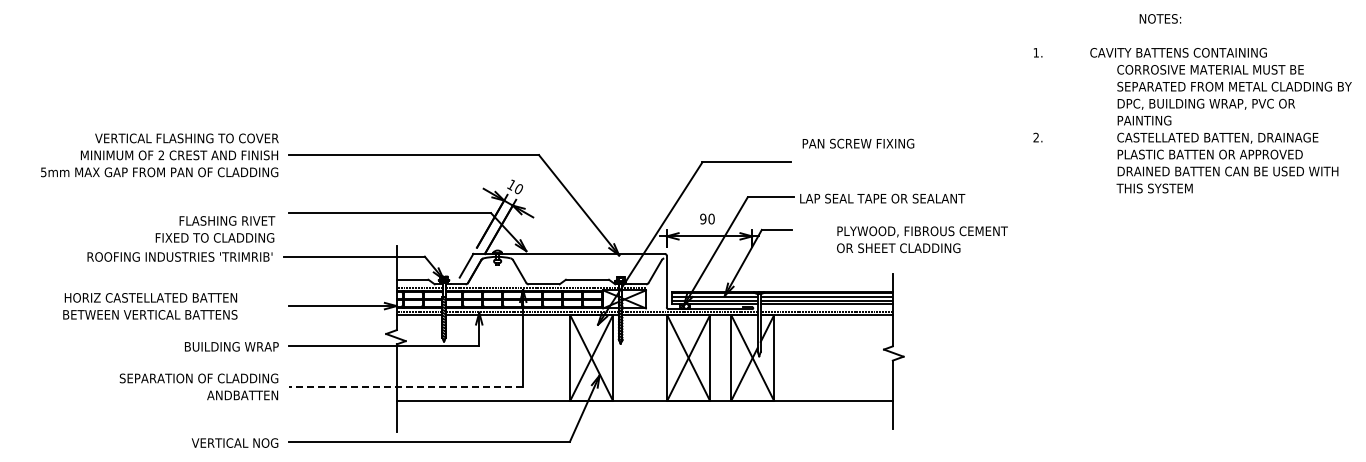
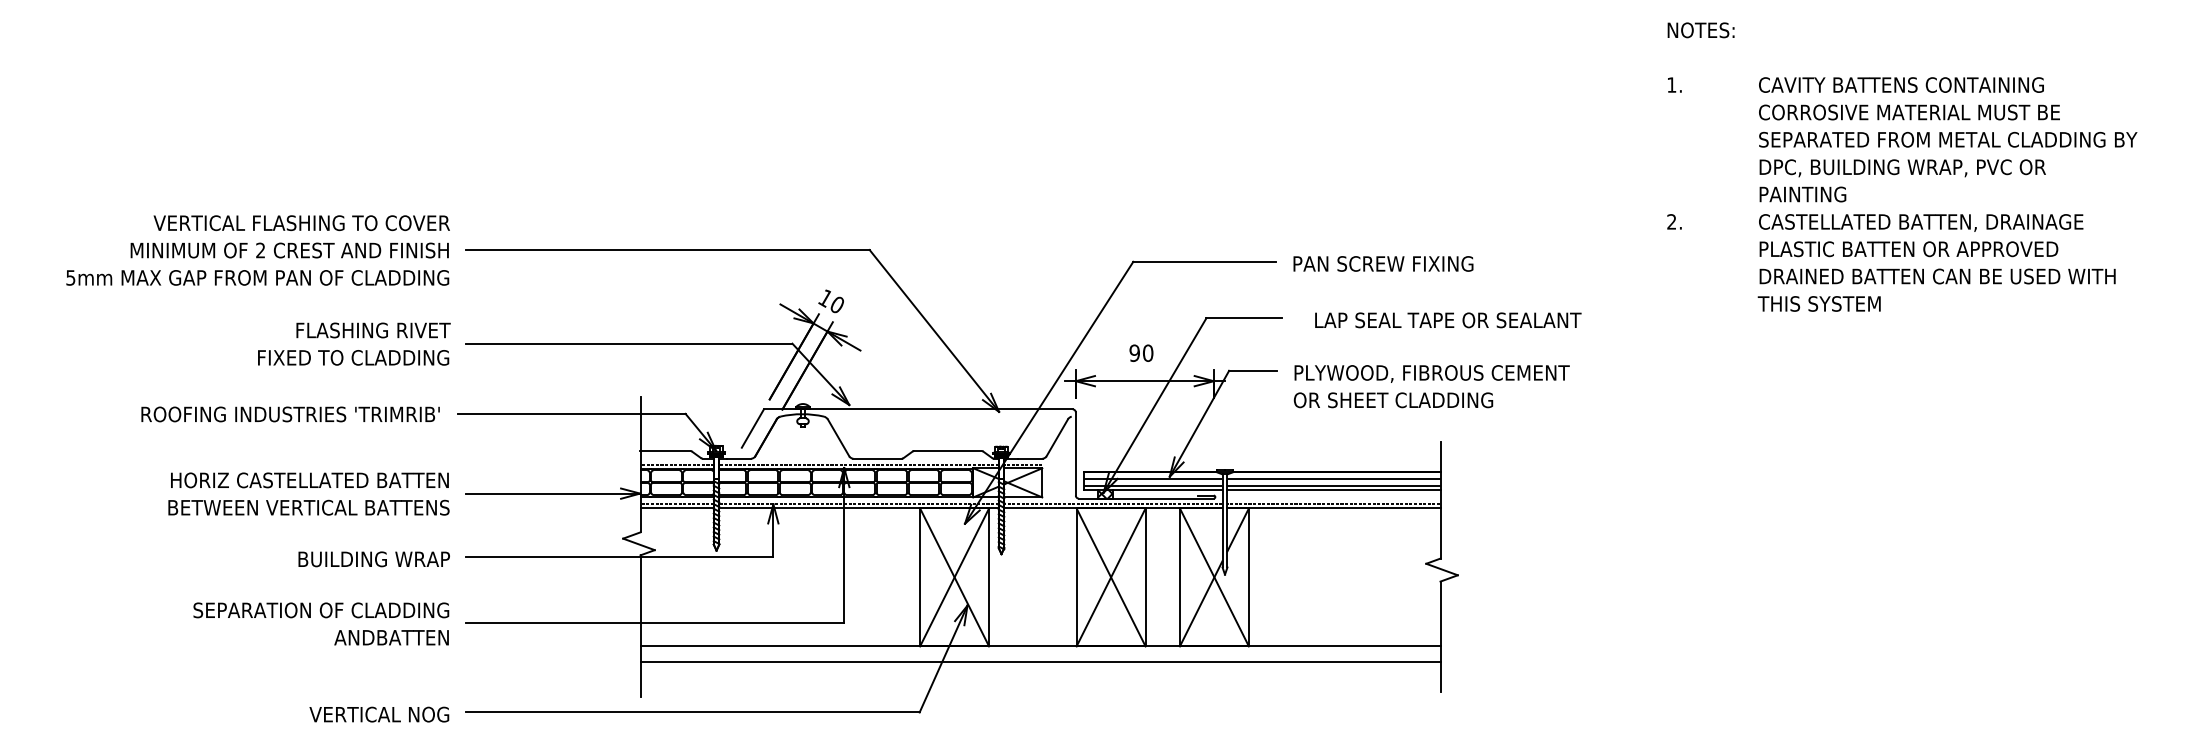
text: (1160, 18) -> (1701, 29), moved
text: (1233, 129) -> (1946, 208), moved
text: (858, 143) -> (1383, 263), moved
text: (882, 198) -> (1448, 320), moved
text: (215, 229) -> (354, 344), moved
text: (922, 239) -> (1431, 386), moved
text: (150, 306) -> (309, 494), moved
line: (405, 386) -> (654, 623), dashed -> solid
line: (644, 410) -> (1039, 662), added

